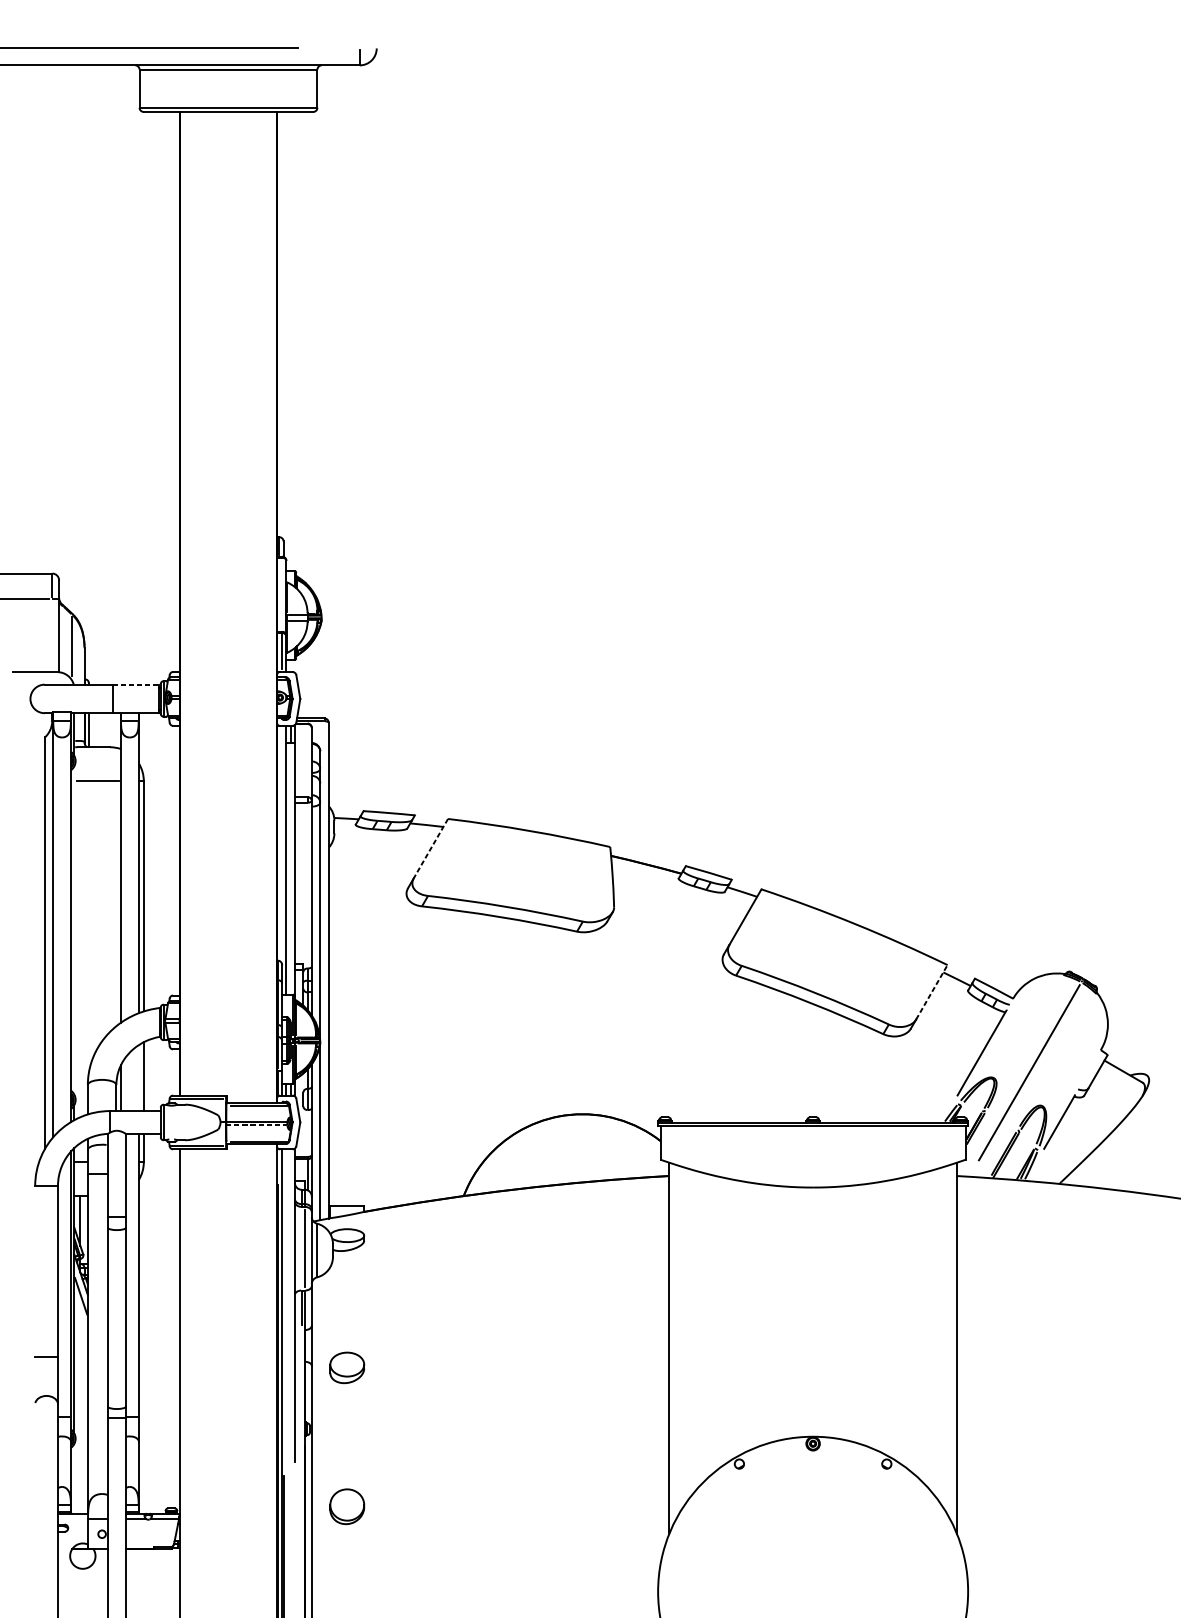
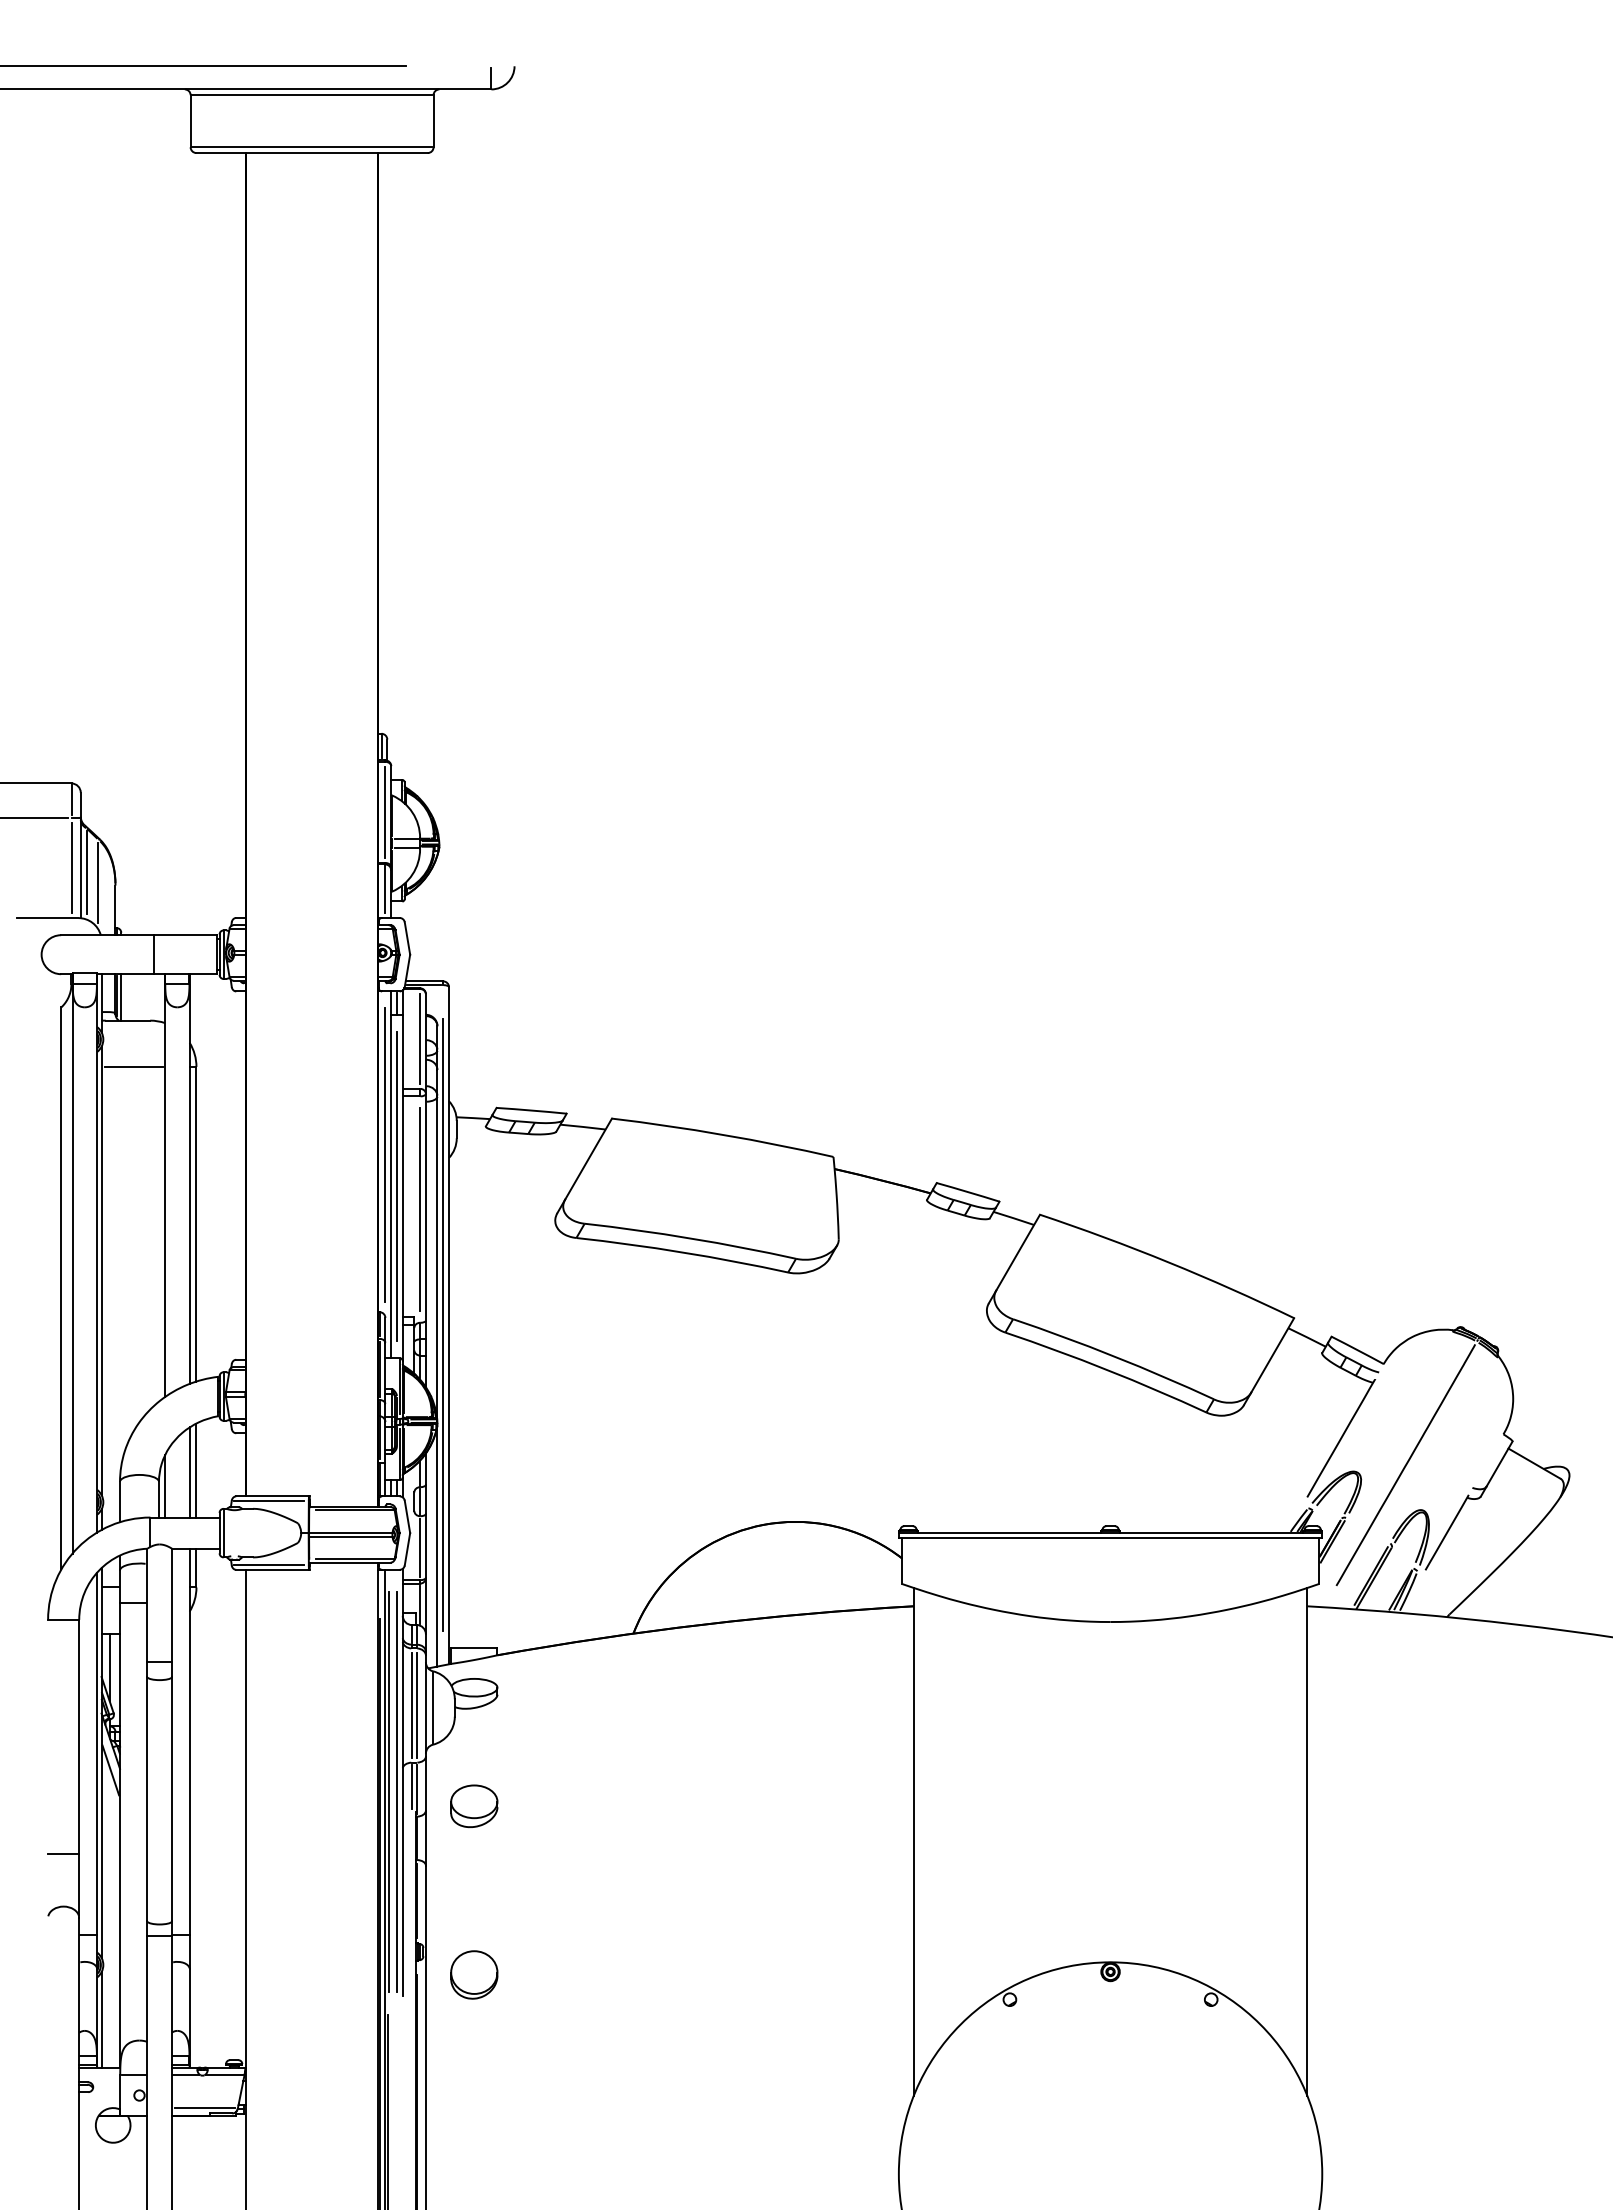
line: (282, 594) -> (385, 811), added
line: (52, 635) -> (71, 868), added
line: (63, 638) -> (86, 872), added
line: (135, 684) -> (185, 935), dashed -> solid
line: (307, 760) -> (420, 1038), added
line: (282, 845) -> (385, 1154), added
line: (430, 848) -> (588, 1159), dashed -> solid
line: (290, 868) -> (396, 1186), added
line: (307, 885) -> (420, 1209), added
line: (74, 930) -> (101, 1270), added
line: (324, 970) -> (443, 1325), added
line: (931, 992) -> (1272, 1355), dashed -> solid
line: (138, 1078) -> (189, 1472), added
line: (256, 1125) -> (350, 1537), dashed -> solid
line: (307, 1132) -> (420, 1547), added
line: (302, 1247) -> (412, 1704), added
line: (284, 1312) -> (388, 1792), added
line: (290, 1312) -> (396, 1792), added
part: (347, 1368) -> (474, 1806), moved
line: (74, 1478) -> (101, 2019), added
part: (347, 1506) -> (474, 1974), moved
line: (149, 1543) -> (204, 2108), added

